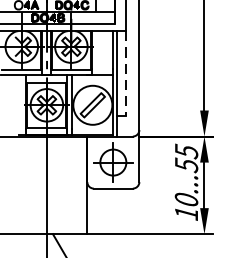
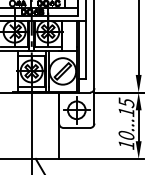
line: (126, 74) -> (85, 50), dashed -> solid
text: (186, 165) -> (126, 112), 10...55 -> 10...15

